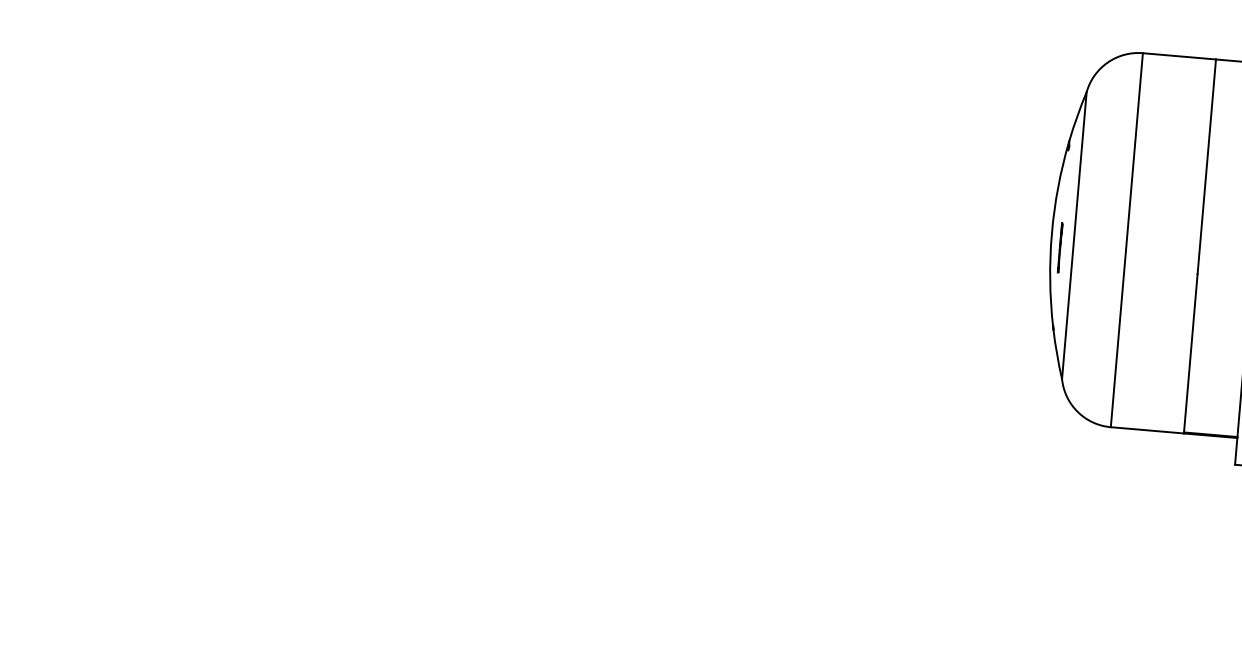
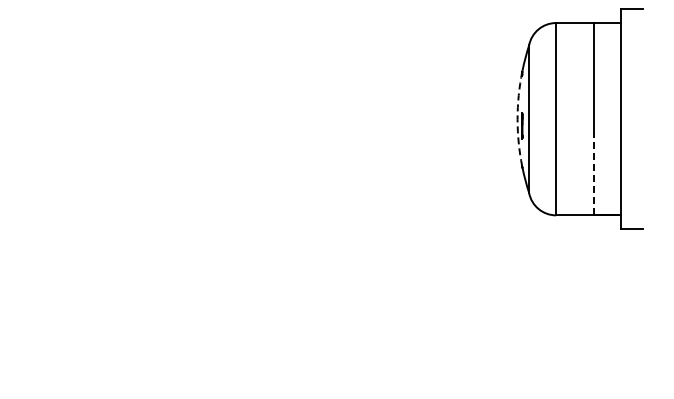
arc: (1051, 234) -> (517, 119), solid -> dashed
line: (1190, 353) -> (593, 174), solid -> dashed

